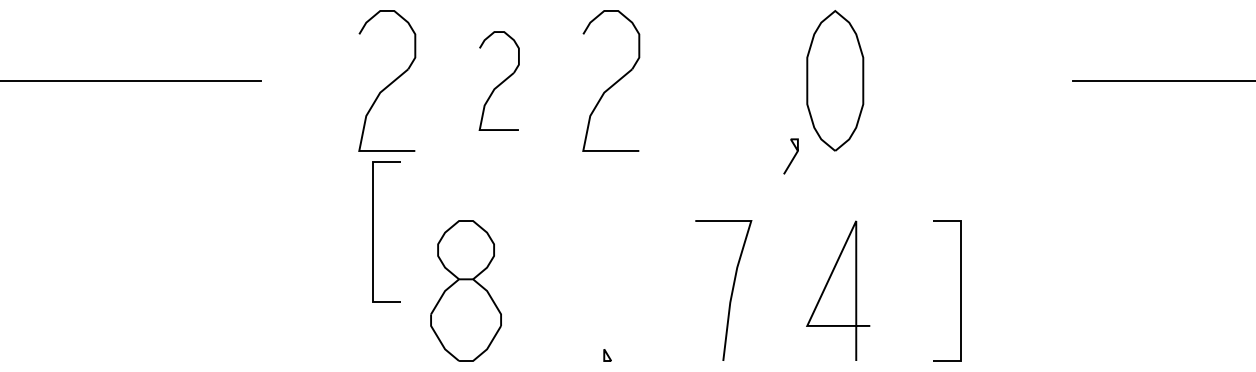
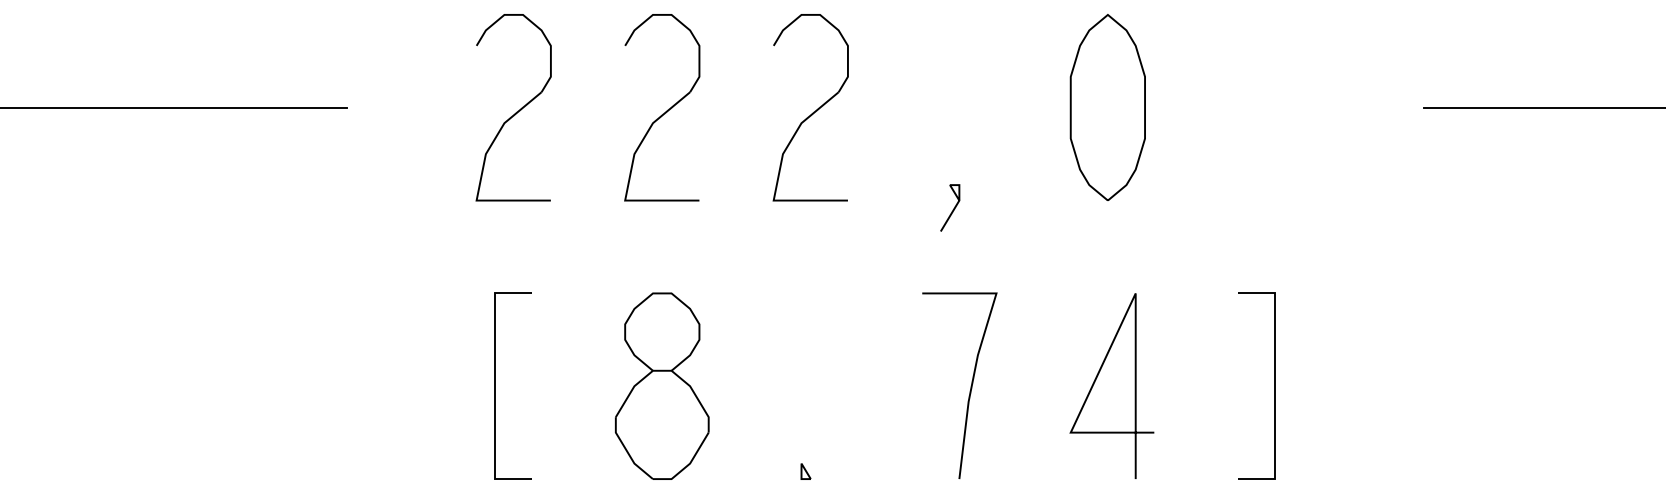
part: (499, 80) -> (662, 107), size x1.43
line: (792, 157) -> (952, 209), moved
line: (373, 231) -> (495, 385), moved
part: (466, 290) -> (662, 385), moved

